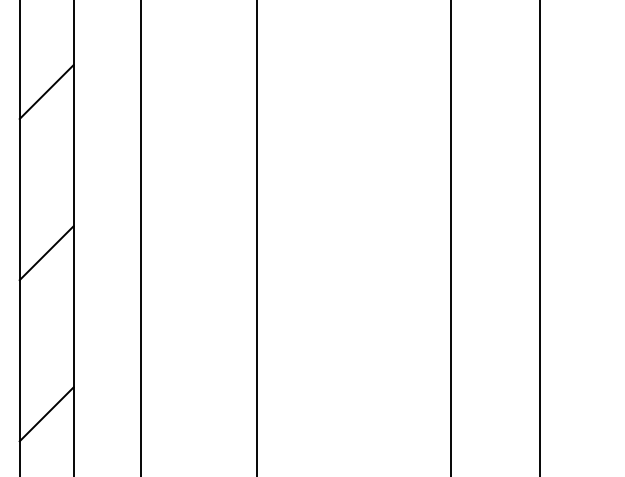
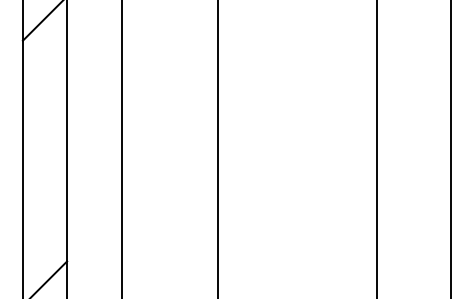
line: (46, 253) -> (44, 151), removed

